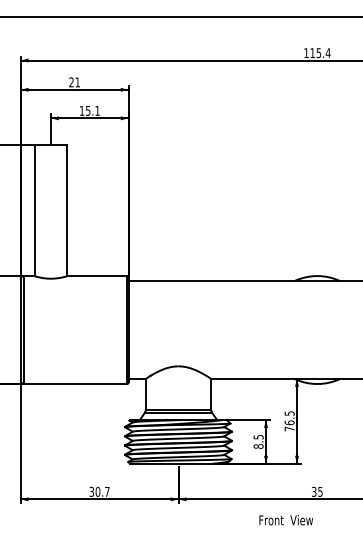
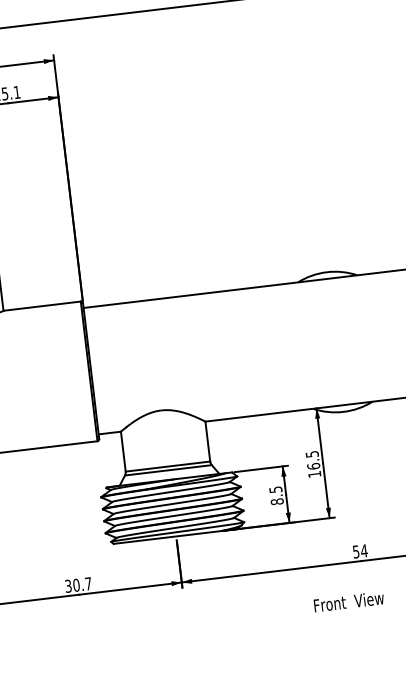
text: (289, 428) -> (314, 473), 76.5 -> 16.5
text: (317, 491) -> (360, 550), 35 -> 54
text: (285, 520) -> (348, 602), moved

